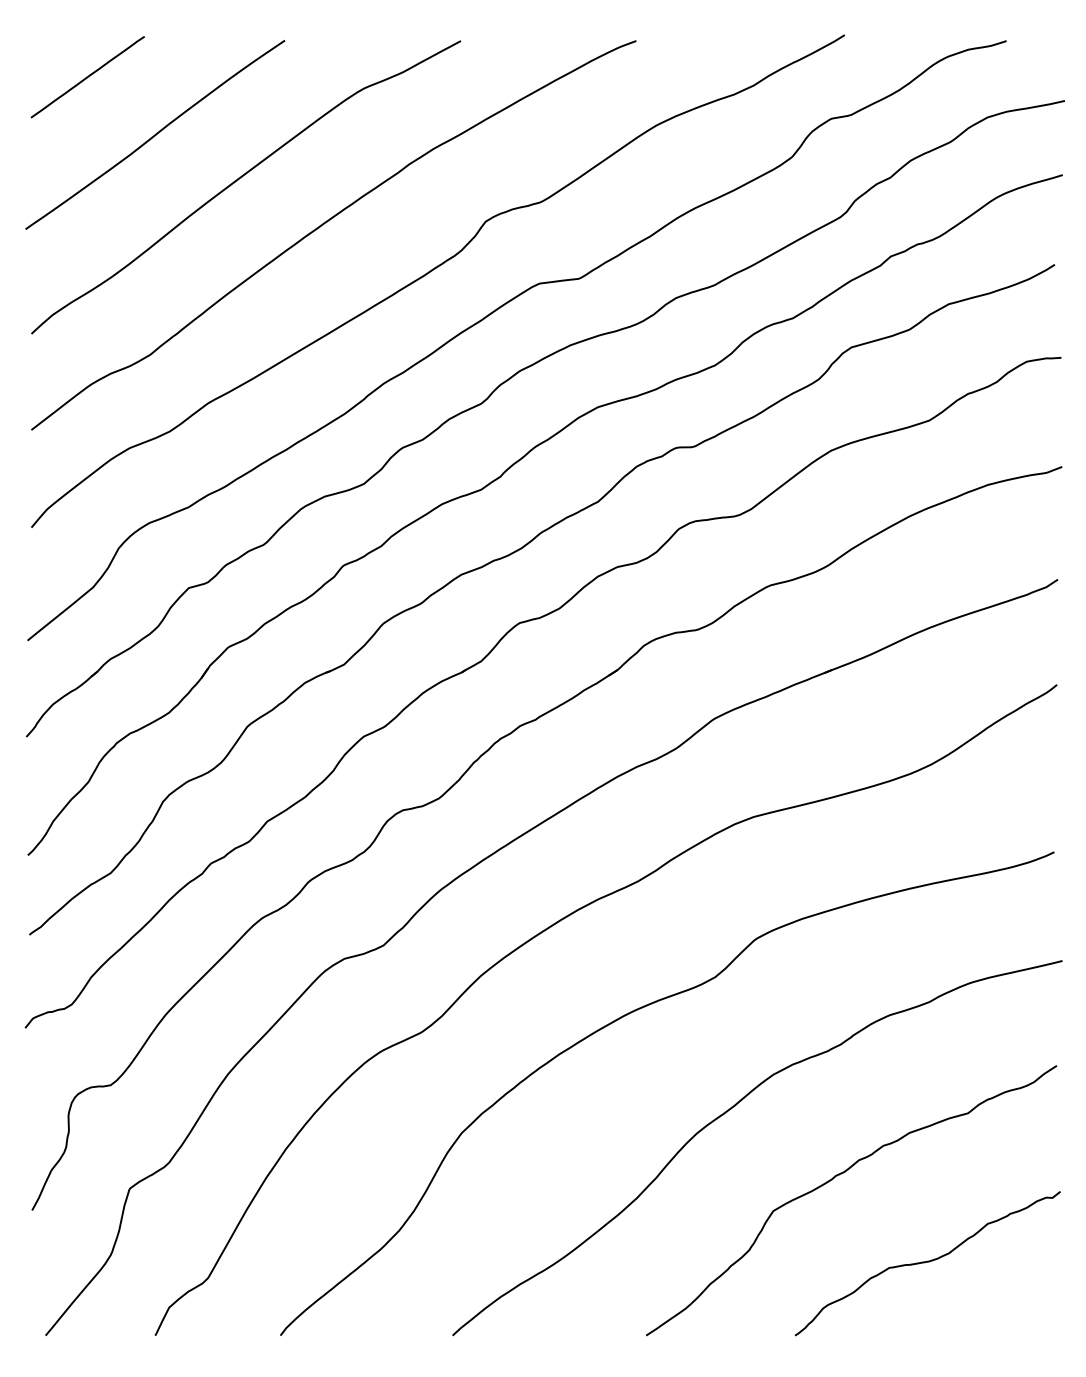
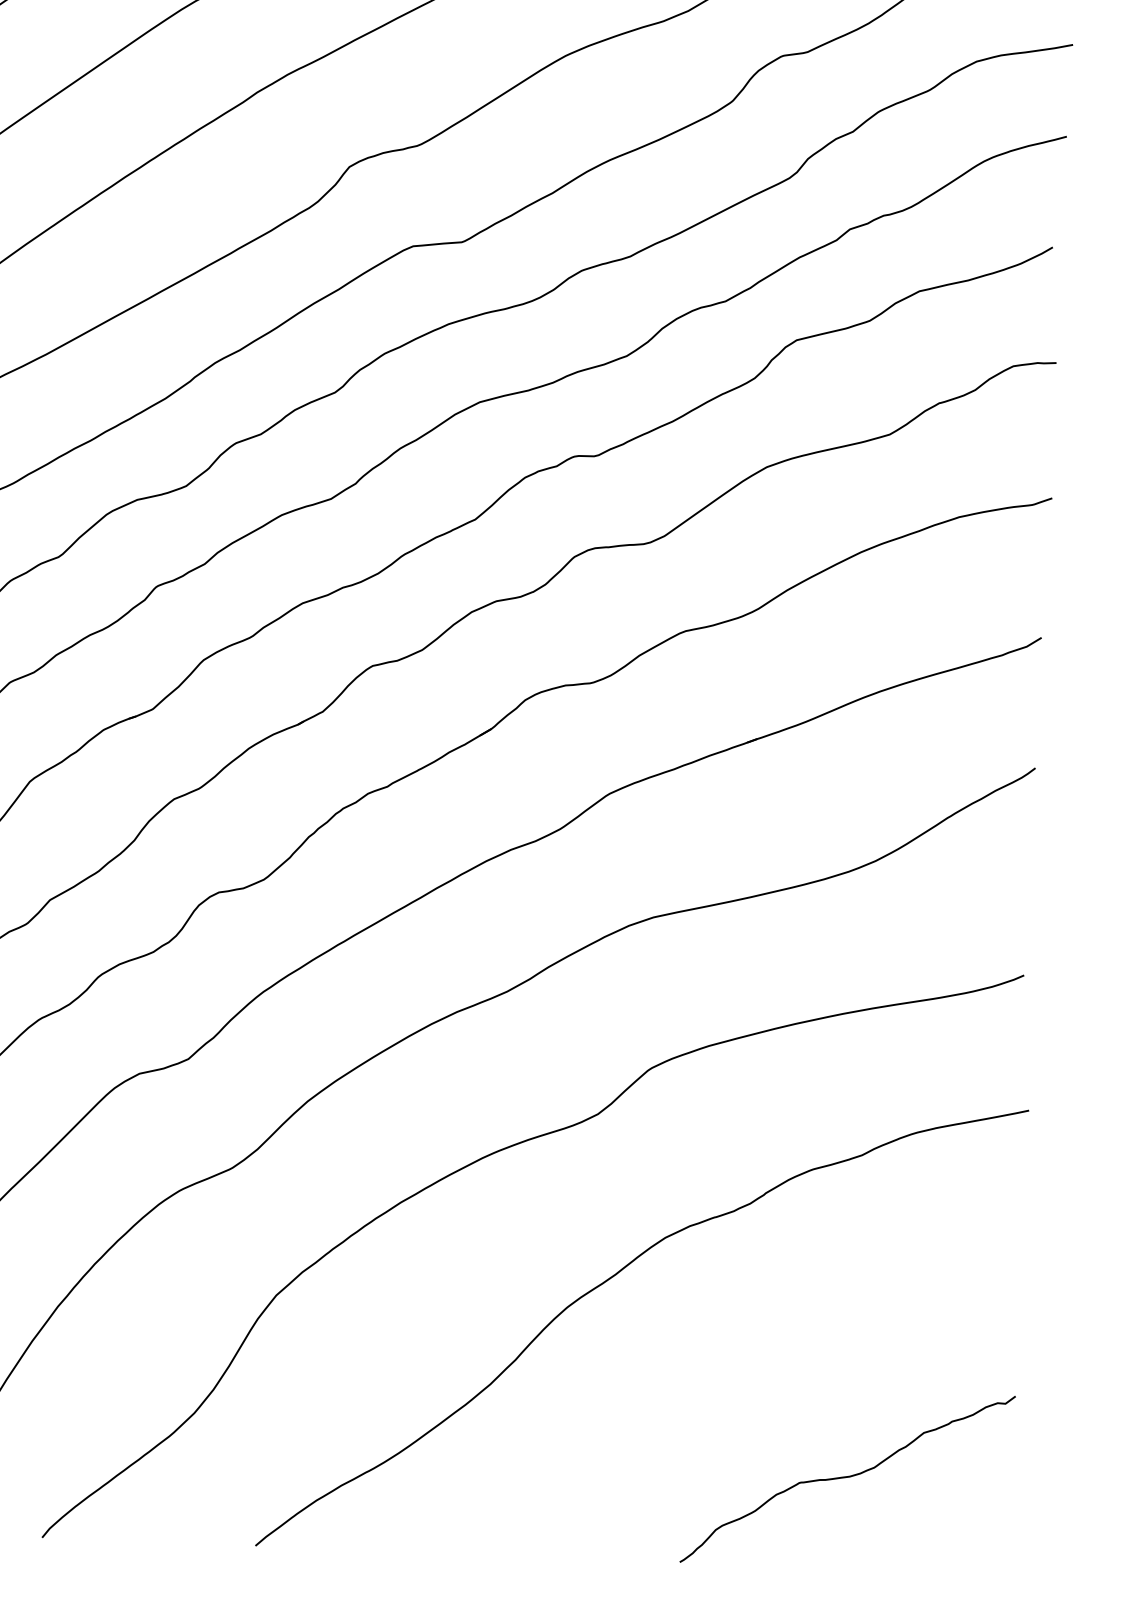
curve: (832, 1180) -> (733, 1371), removed

